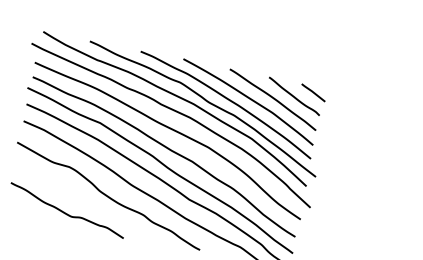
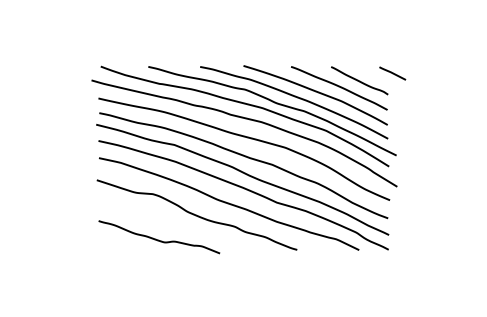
line: (313, 92) -> (392, 73), moved

